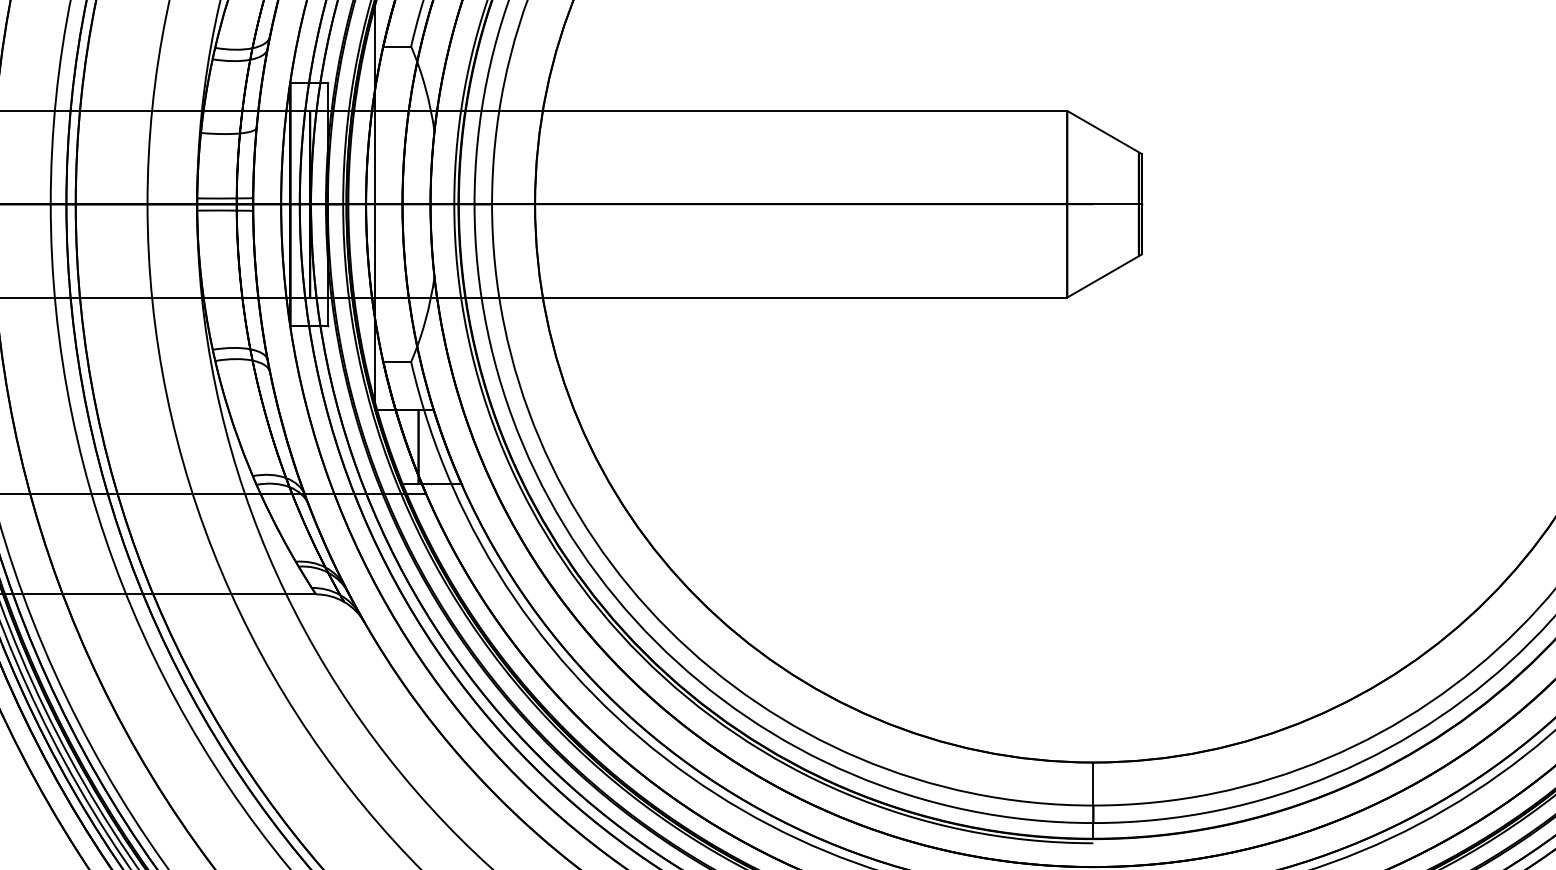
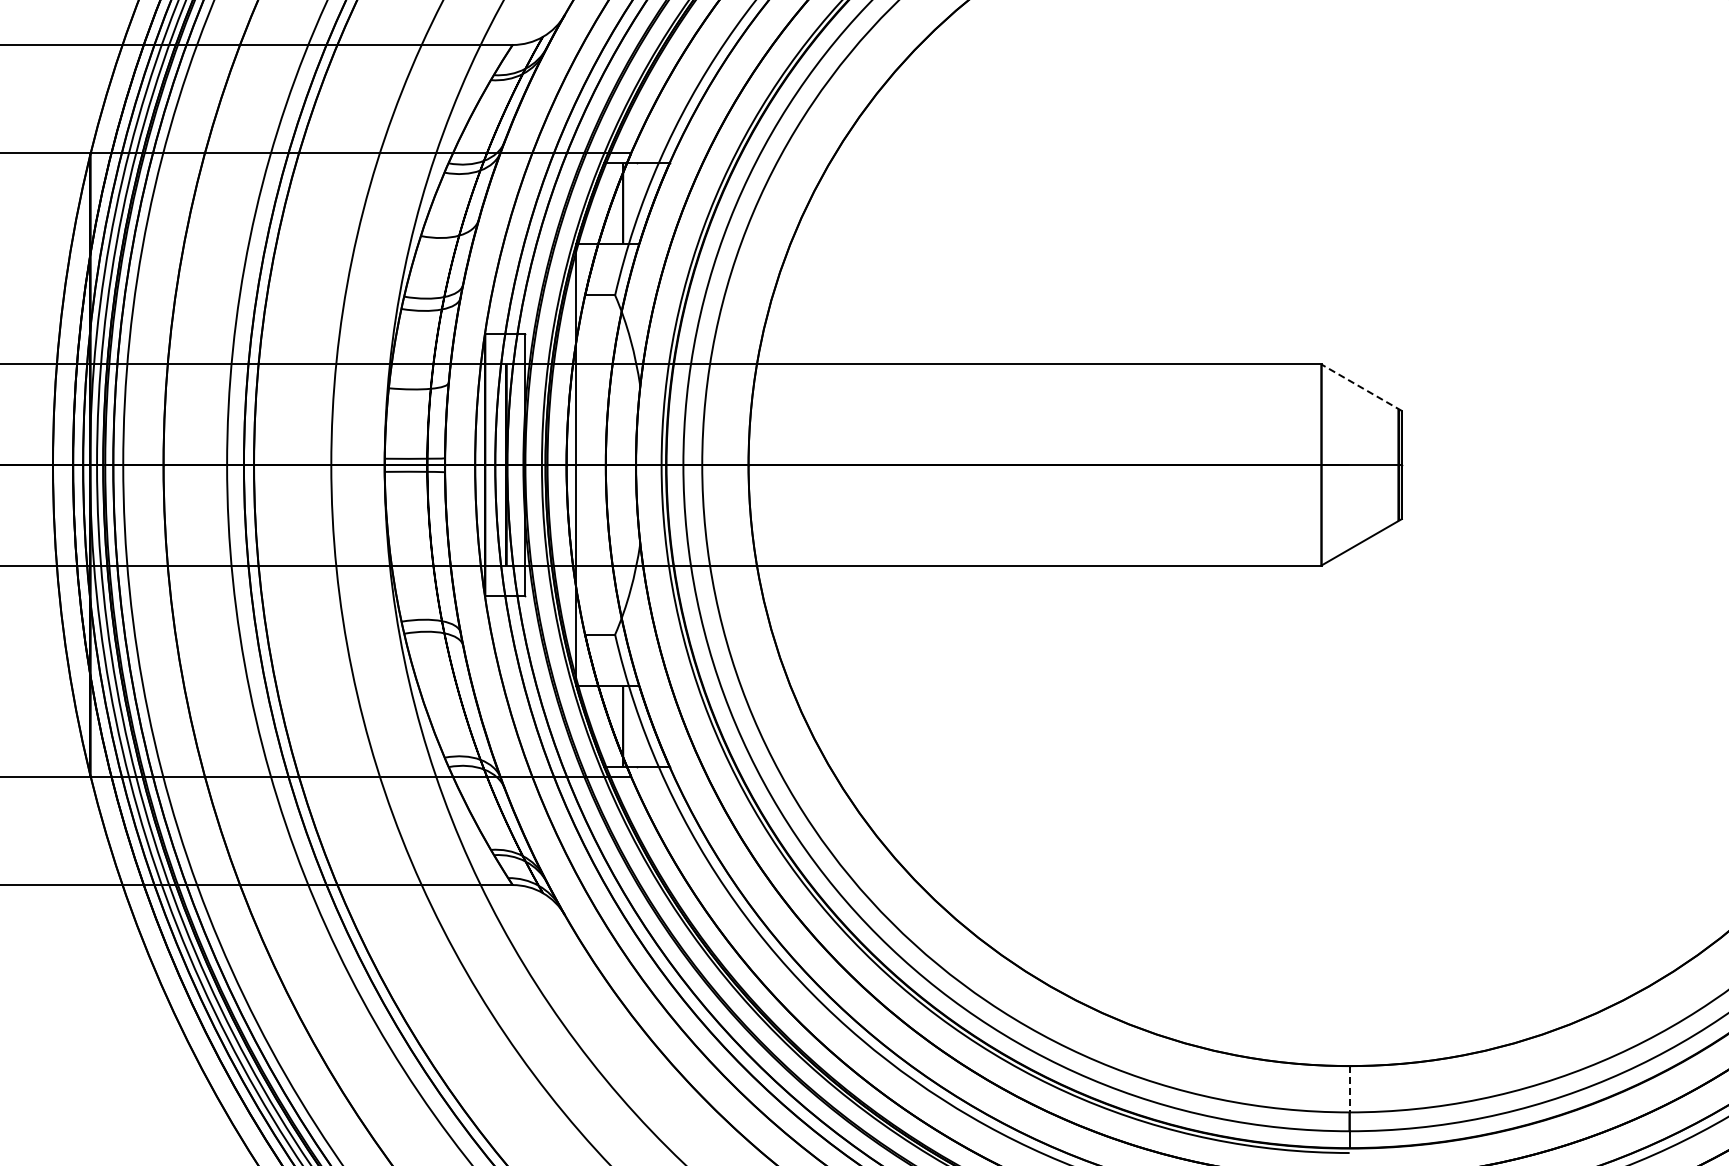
line: (1104, 132) -> (1361, 387), solid -> dashed
line: (1093, 784) -> (1349, 1089), solid -> dashed

